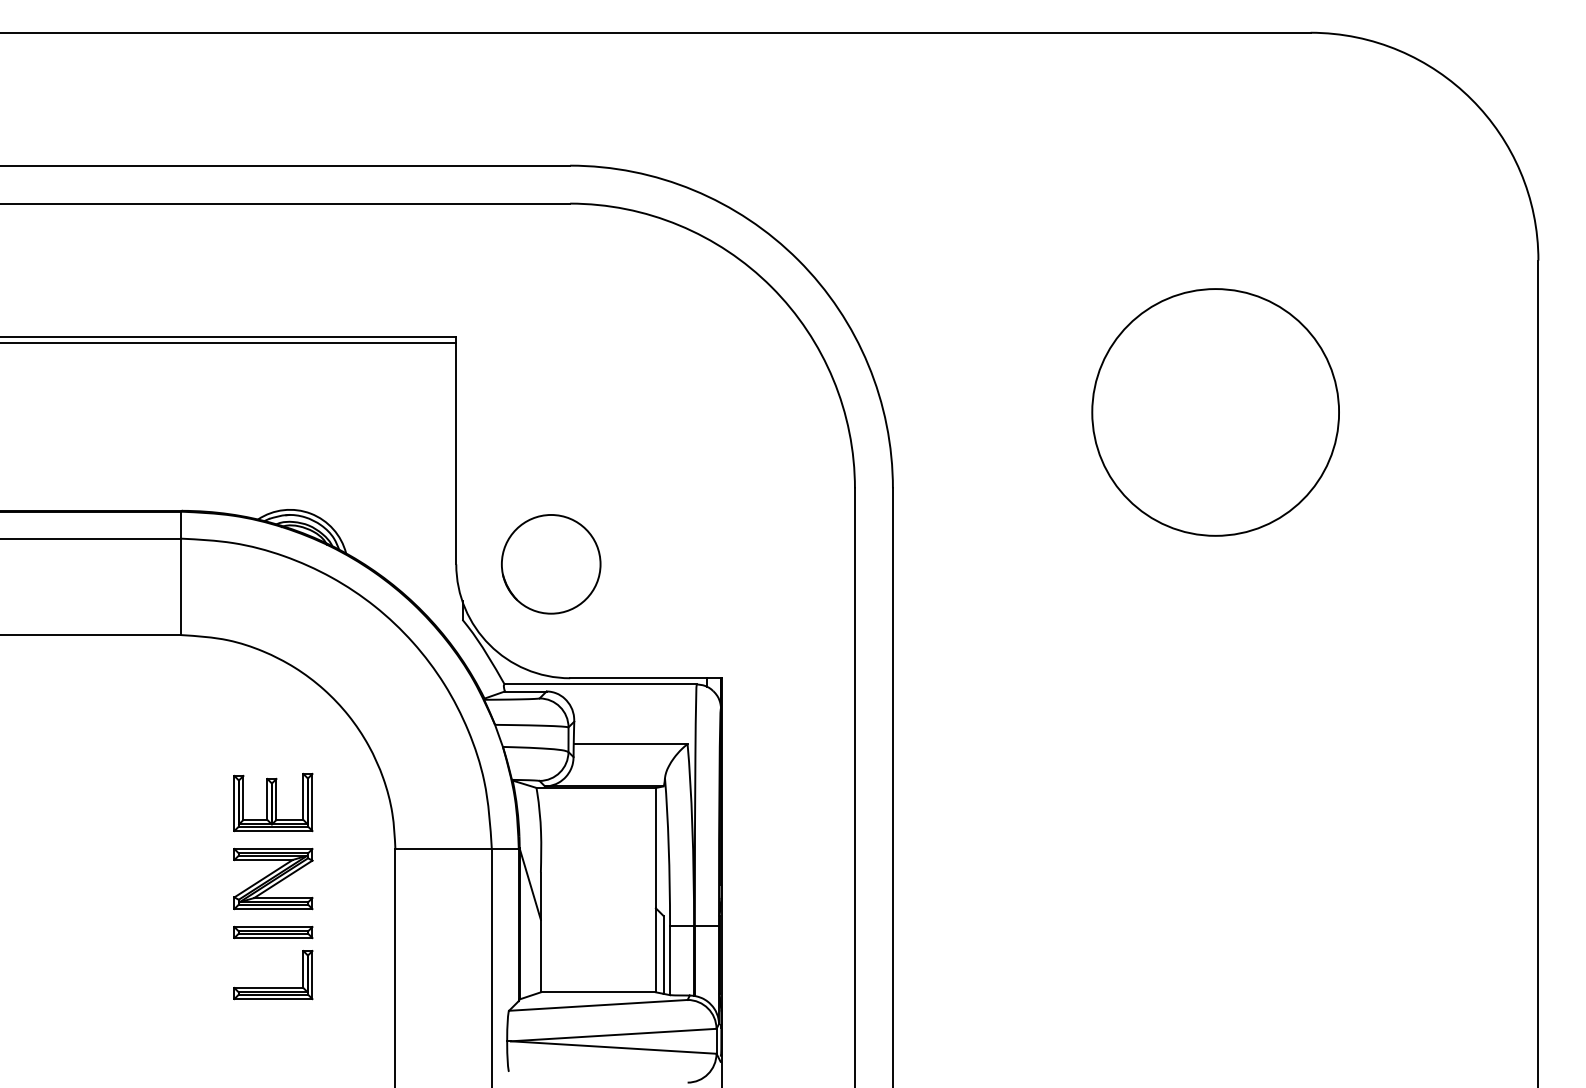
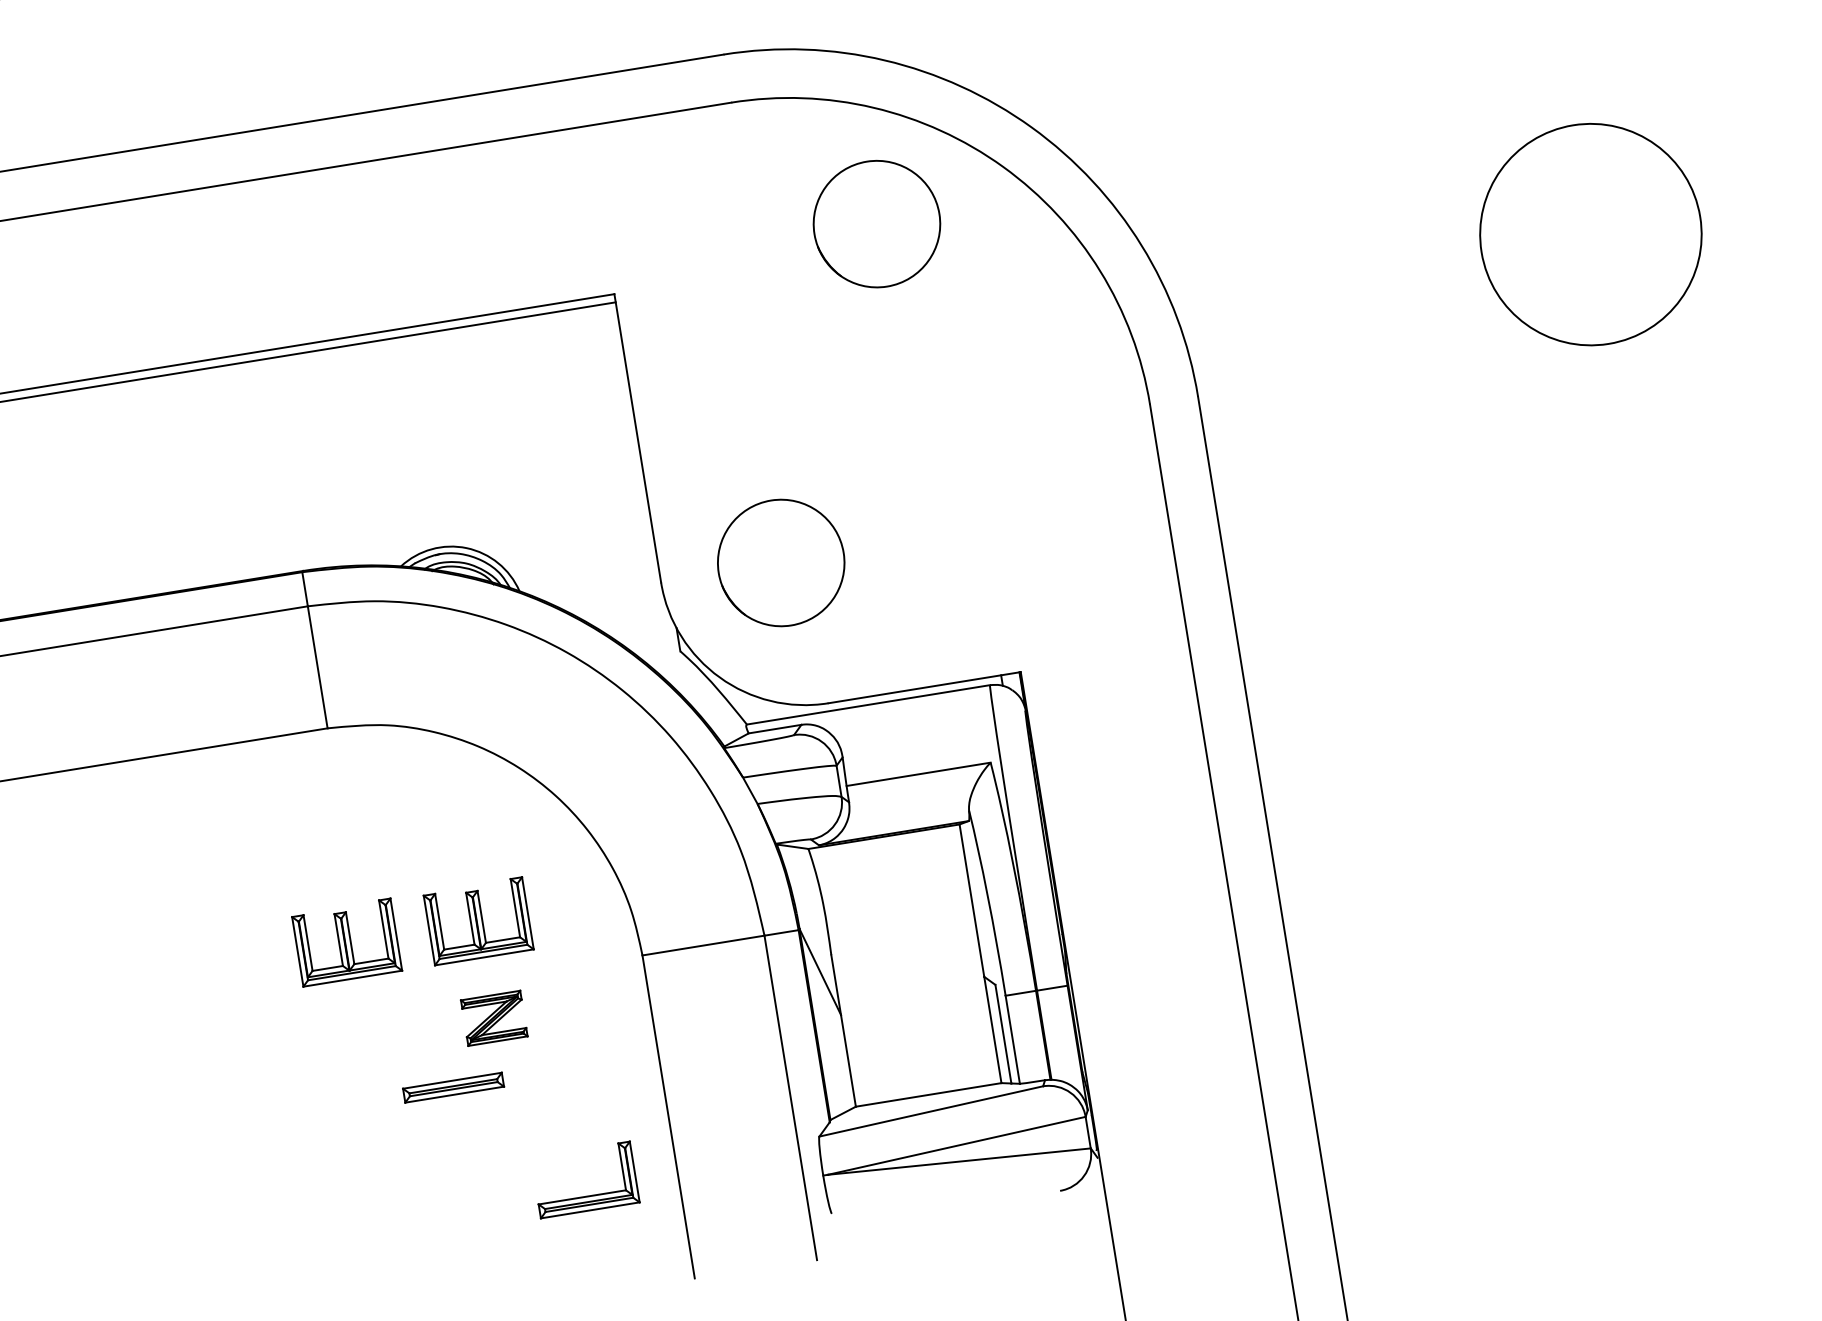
circle: (667, 315) -> (877, 224), added
circle: (1215, 412) -> (1590, 234), size x0.7
part: (169, 802) -> (347, 942), added
part: (273, 879) -> (494, 1018), size x0.6
part: (273, 932) -> (453, 1087), moved
part: (273, 987) -> (588, 1195), moved

